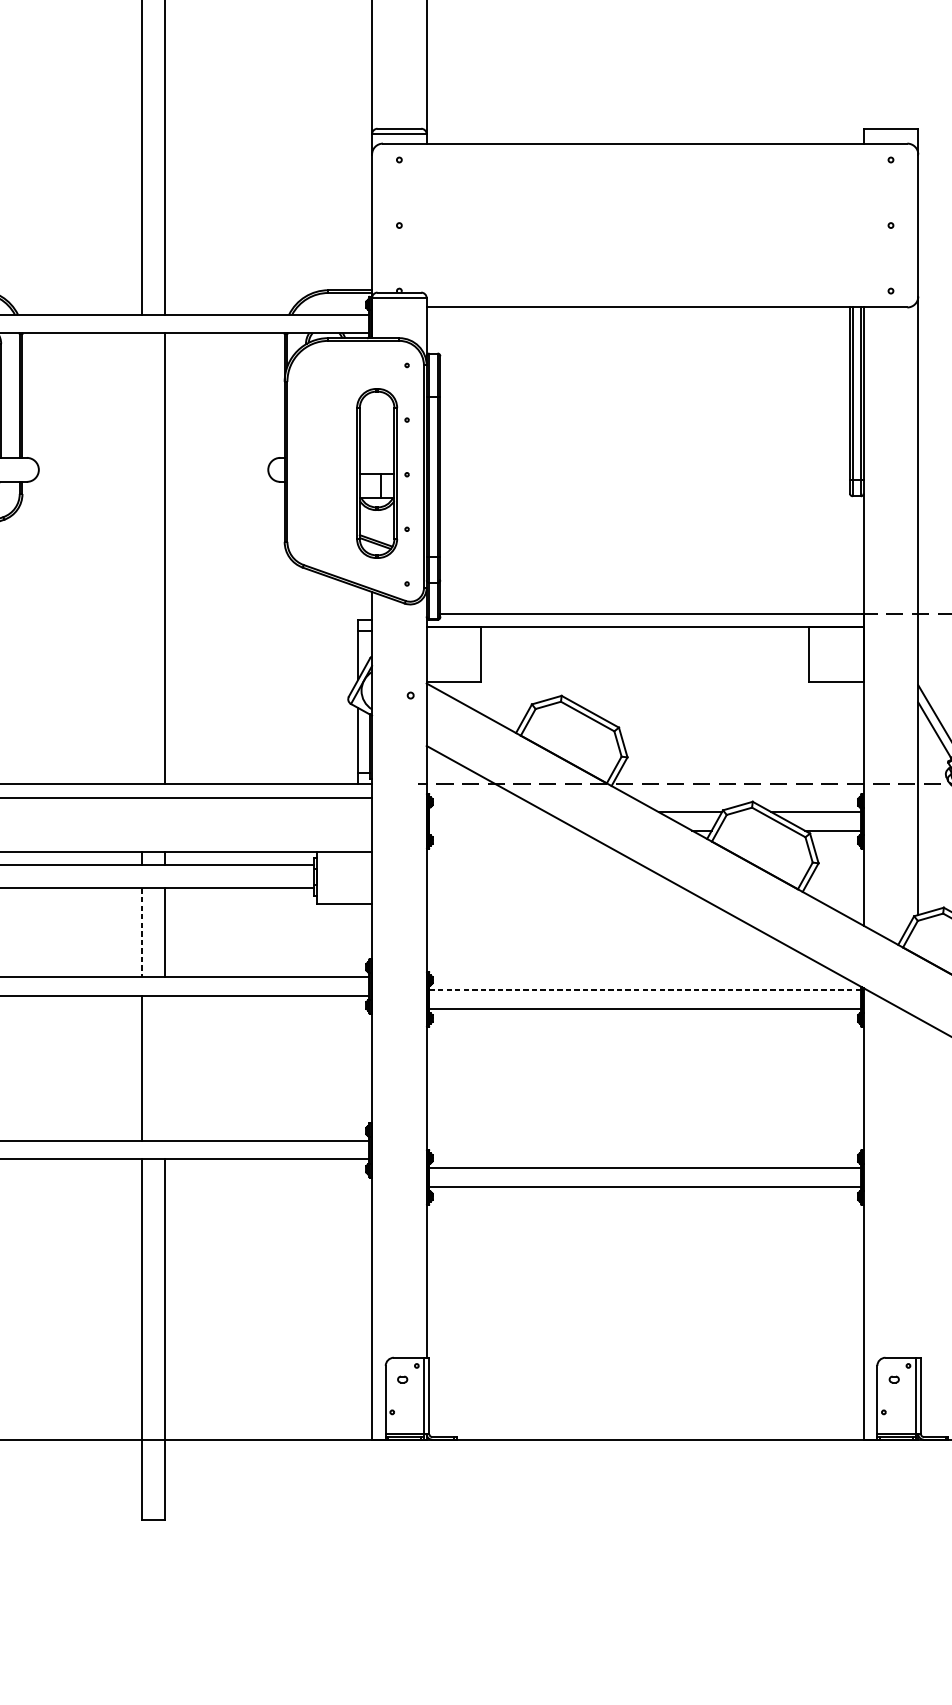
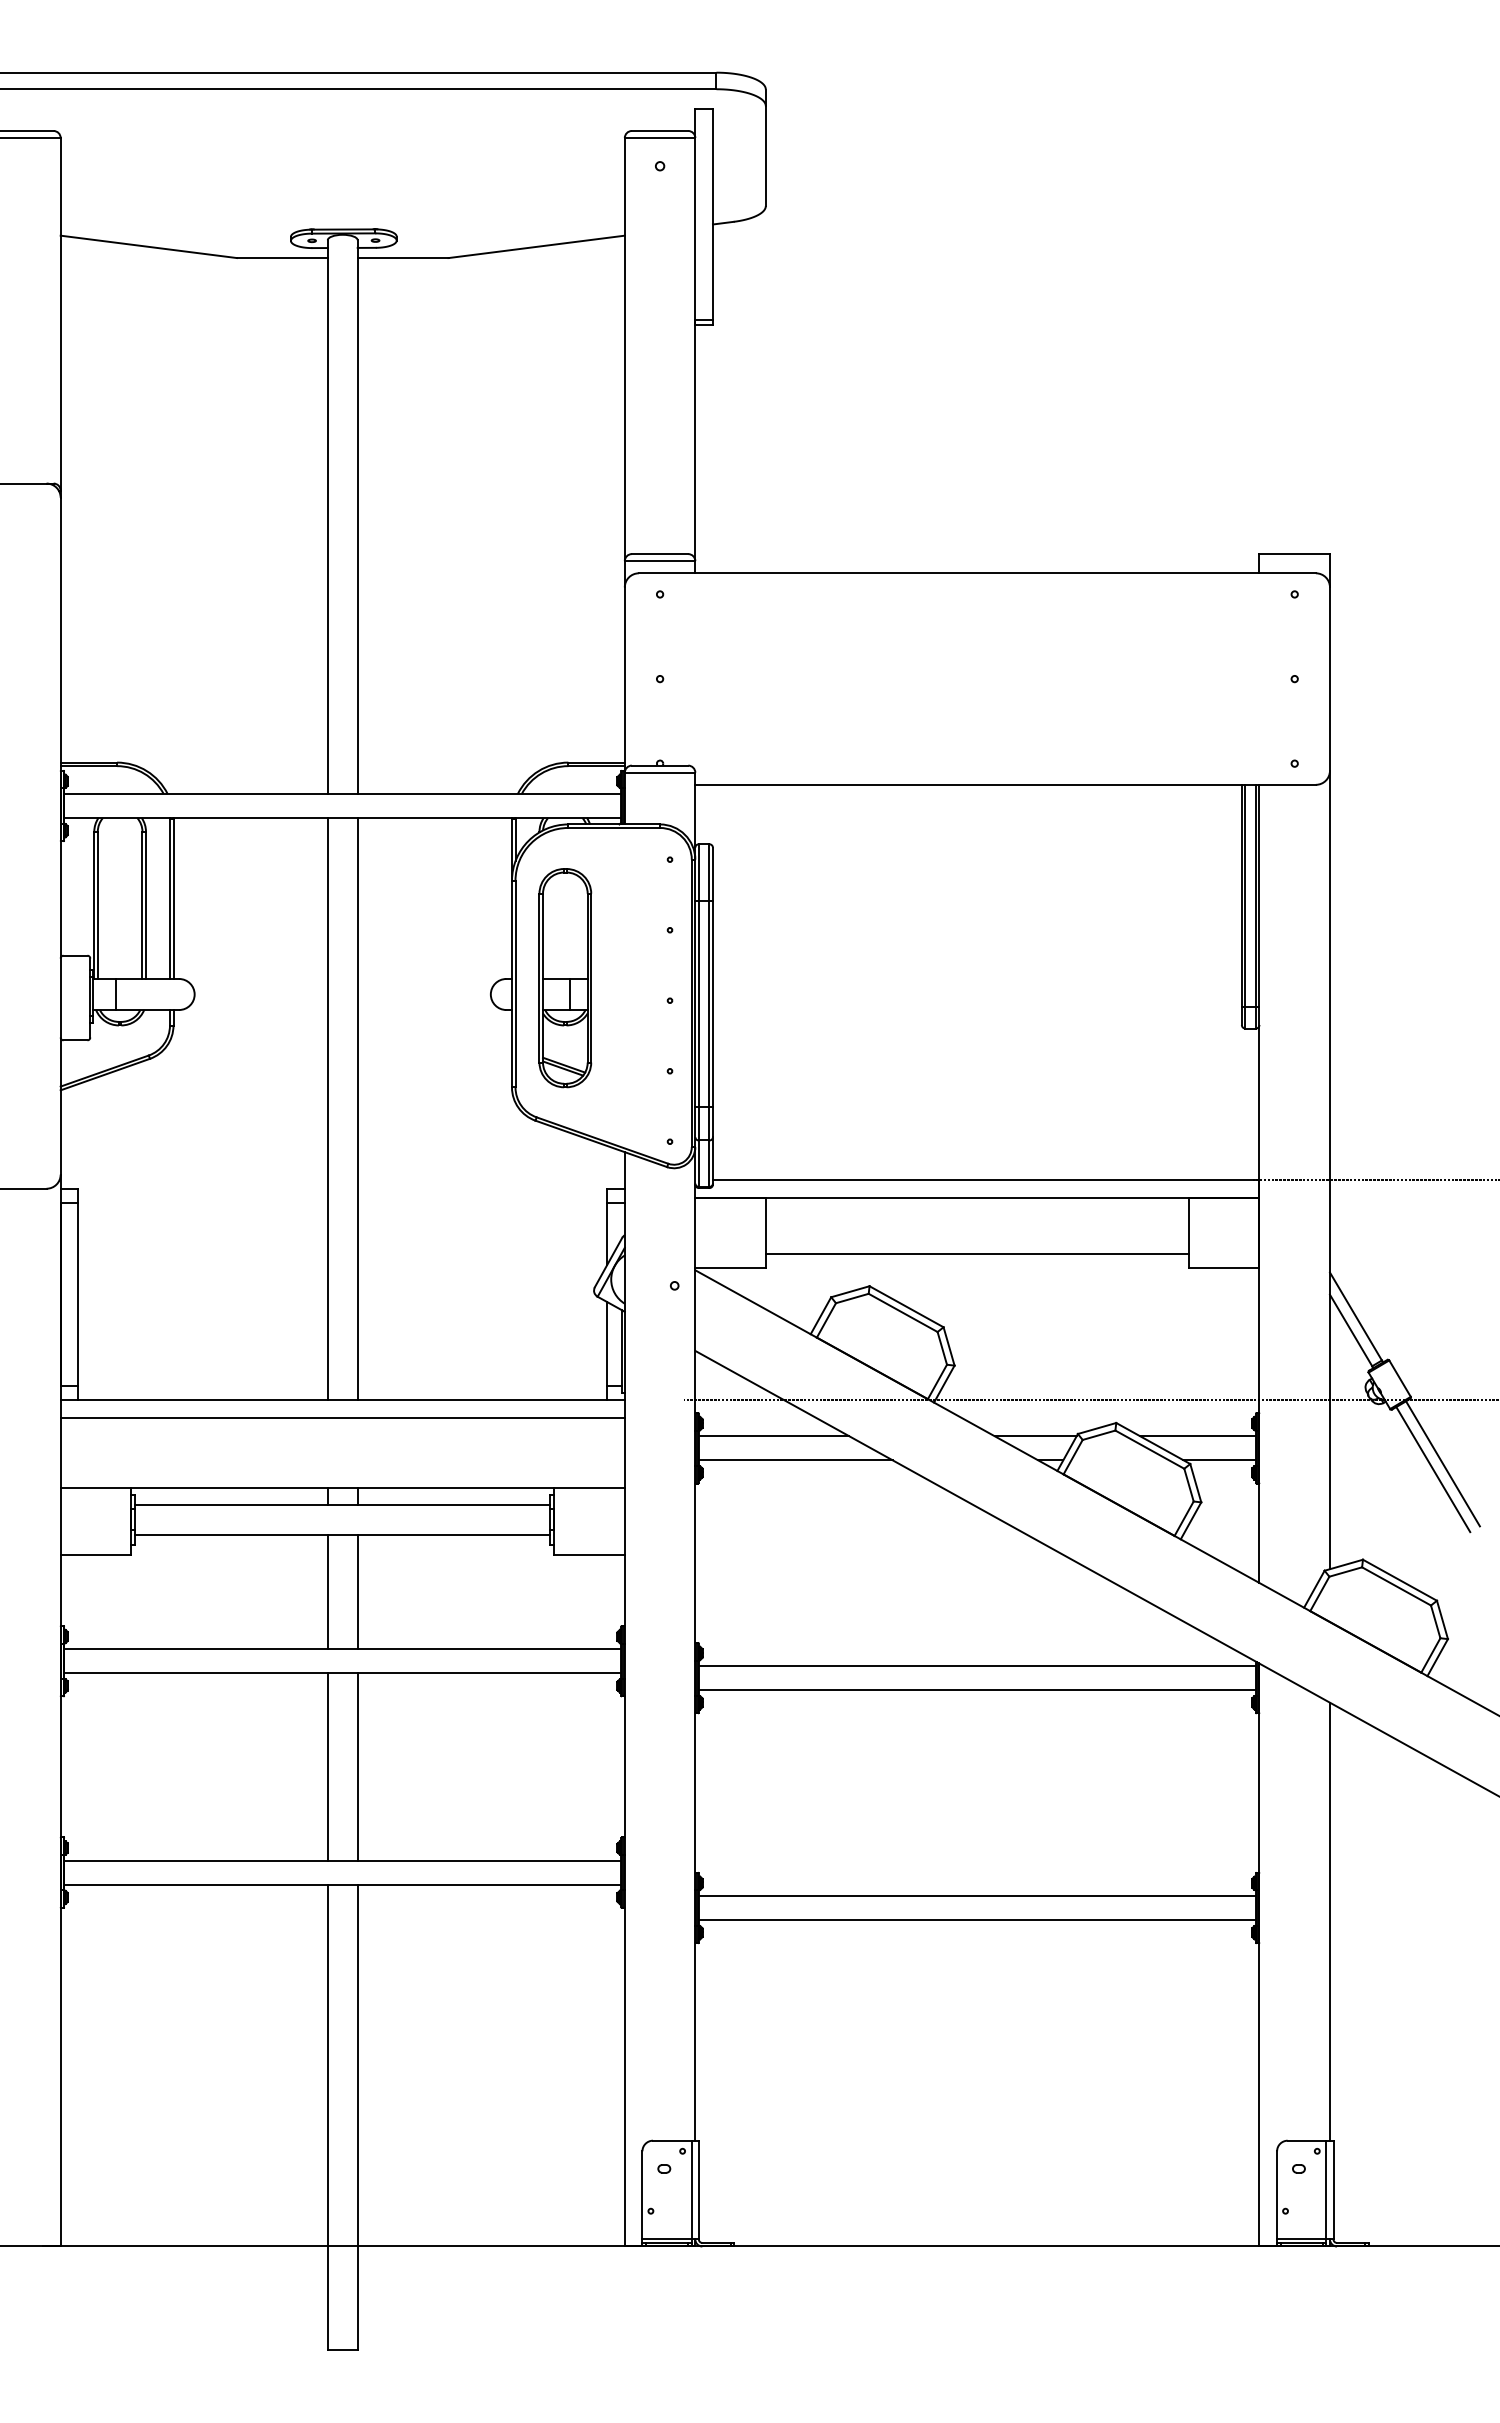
part: (377, 473) -> (565, 978), moved
line: (141, 558) -> (327, 1108), added
line: (644, 671) -> (976, 1254), added
line: (487, 812) -> (773, 1436), added
line: (504, 830) -> (795, 1460), added
line: (141, 933) -> (327, 1592), dashed -> solid
line: (645, 990) -> (977, 1666), dashed -> solid
line: (165, 1067) -> (357, 1766), added
line: (917, 1187) -> (1329, 1921), added

